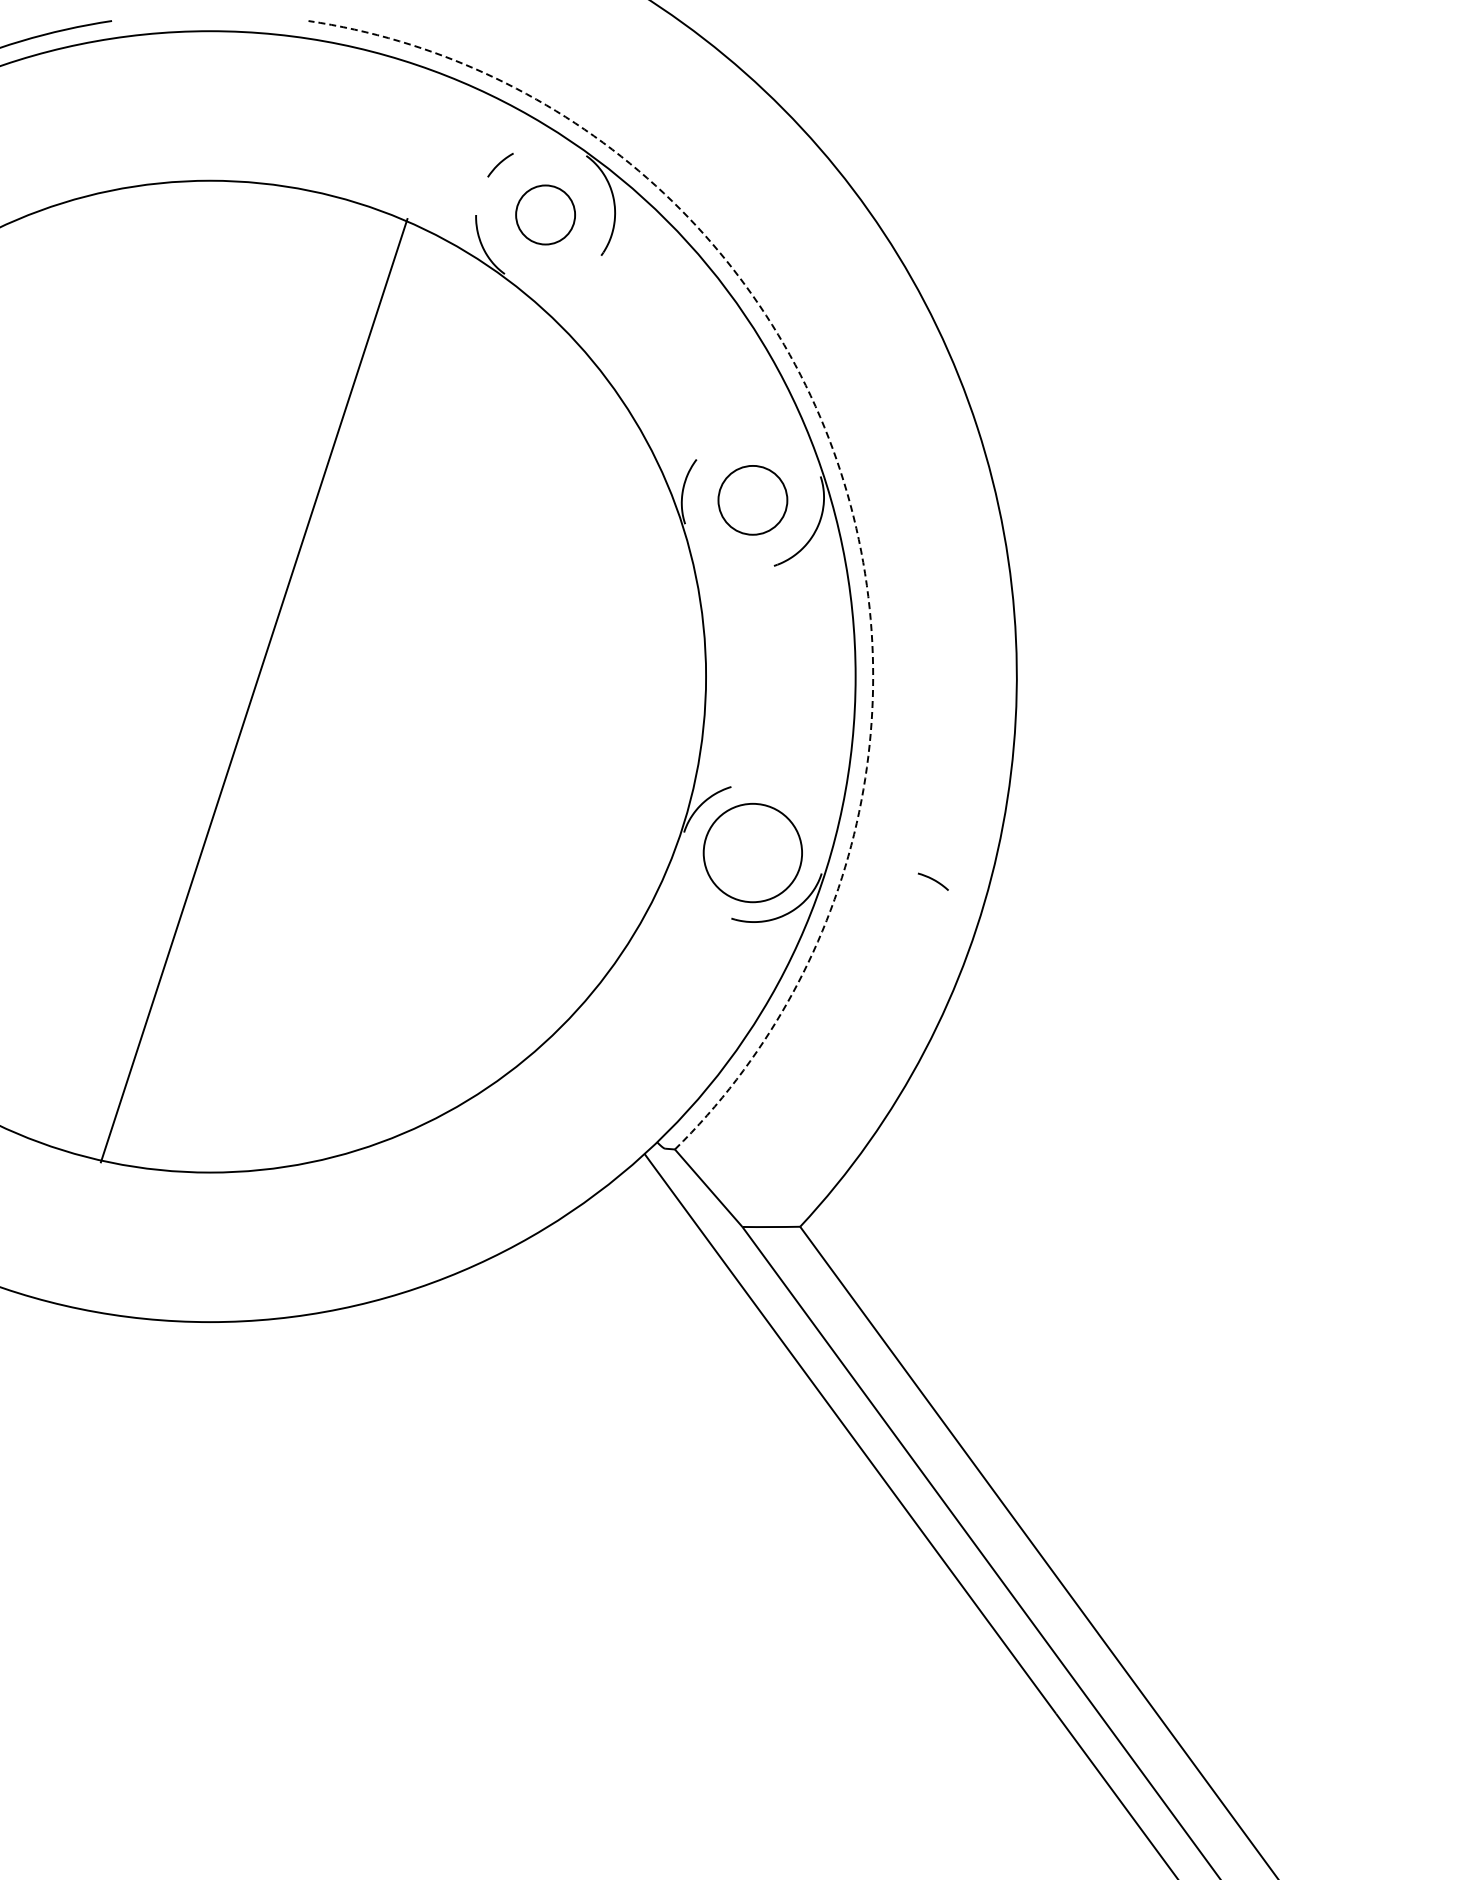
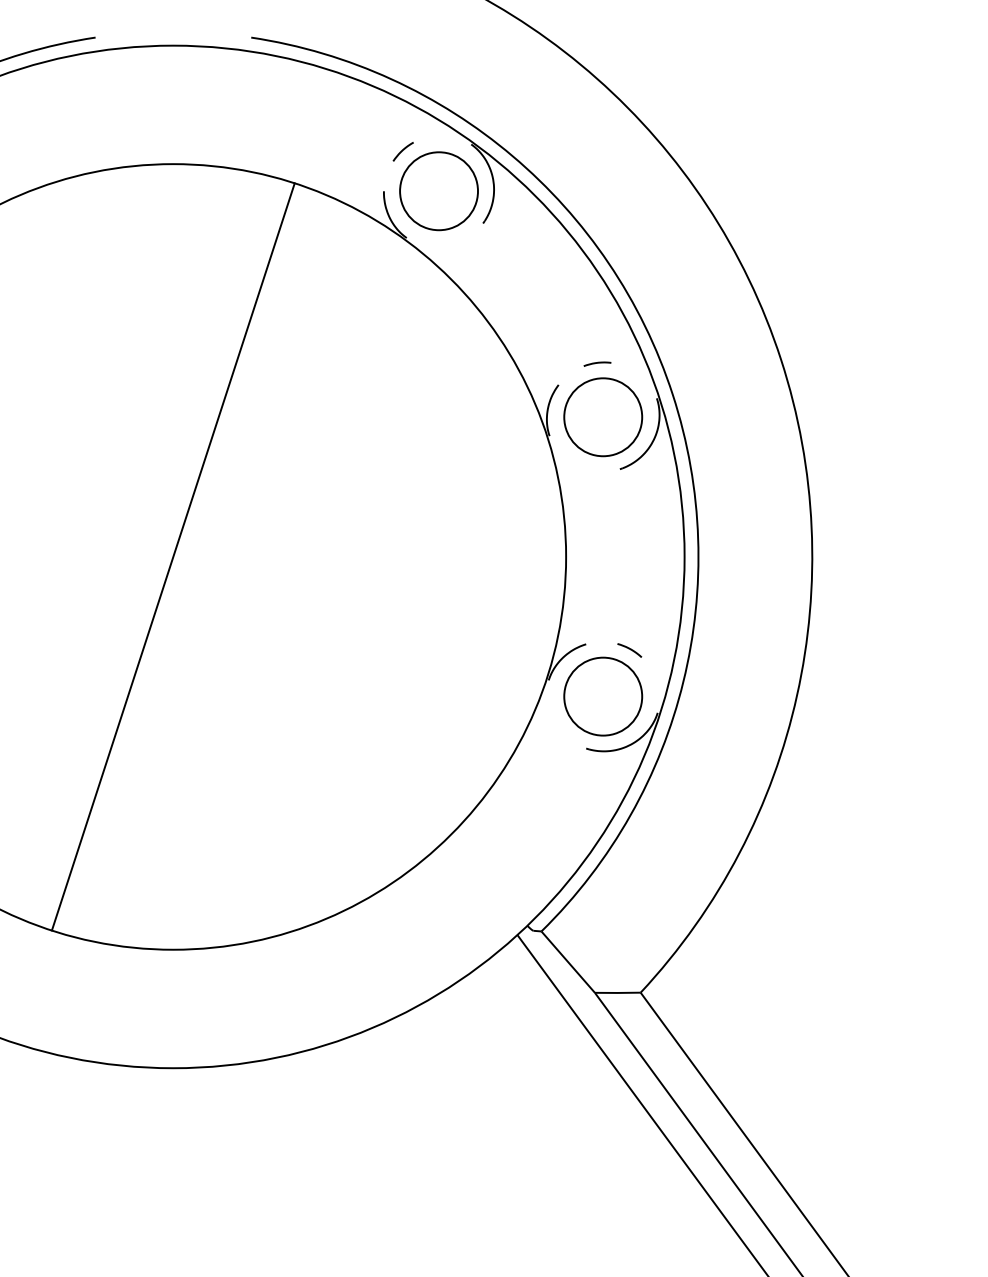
circle: (545, 214) -> (438, 190), size x1.67
curve: (745, 432) -> (597, 363), added
arc: (840, 471) -> (672, 394), dashed -> solid
circle: (752, 500) -> (602, 417), size x1.43
line: (253, 690) -> (172, 556), moved
curve: (932, 880) -> (629, 649), moved

